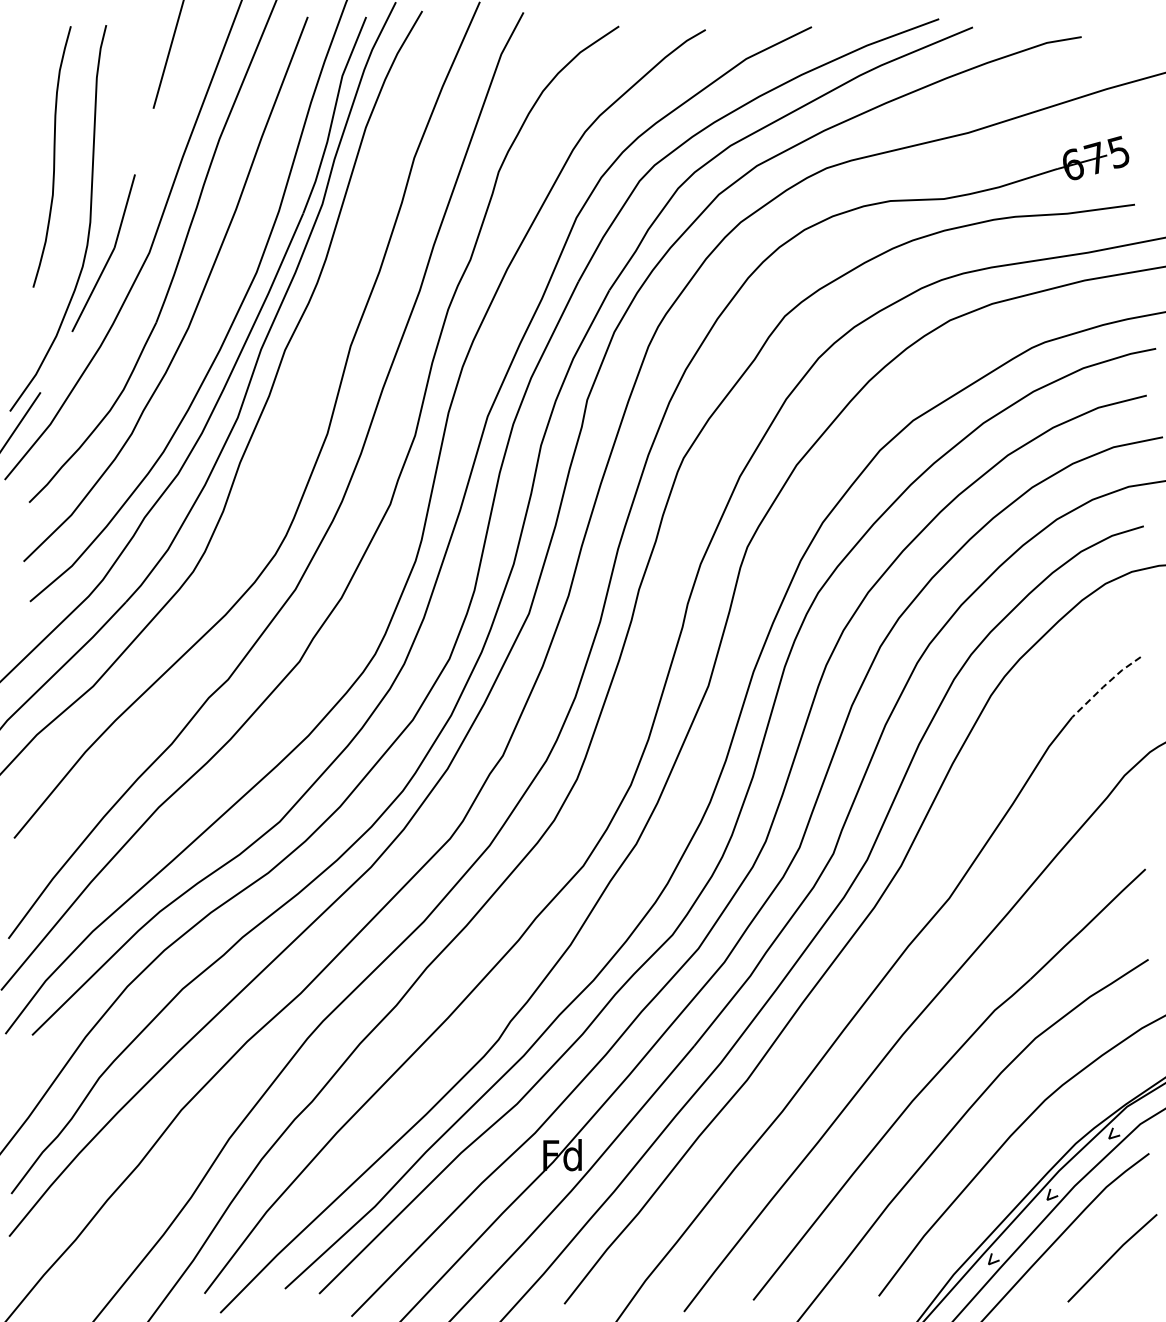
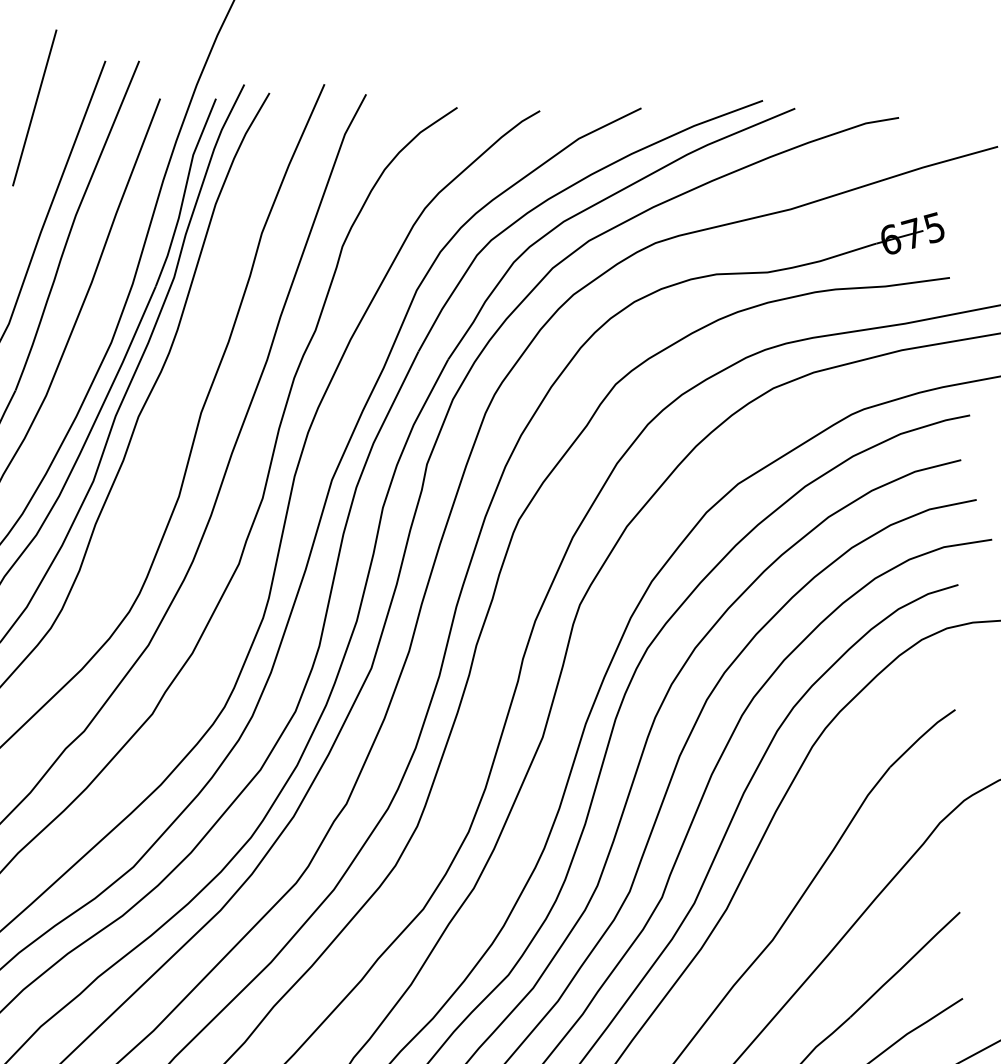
line: (1104, 685) -> (920, 736), dashed -> solid

